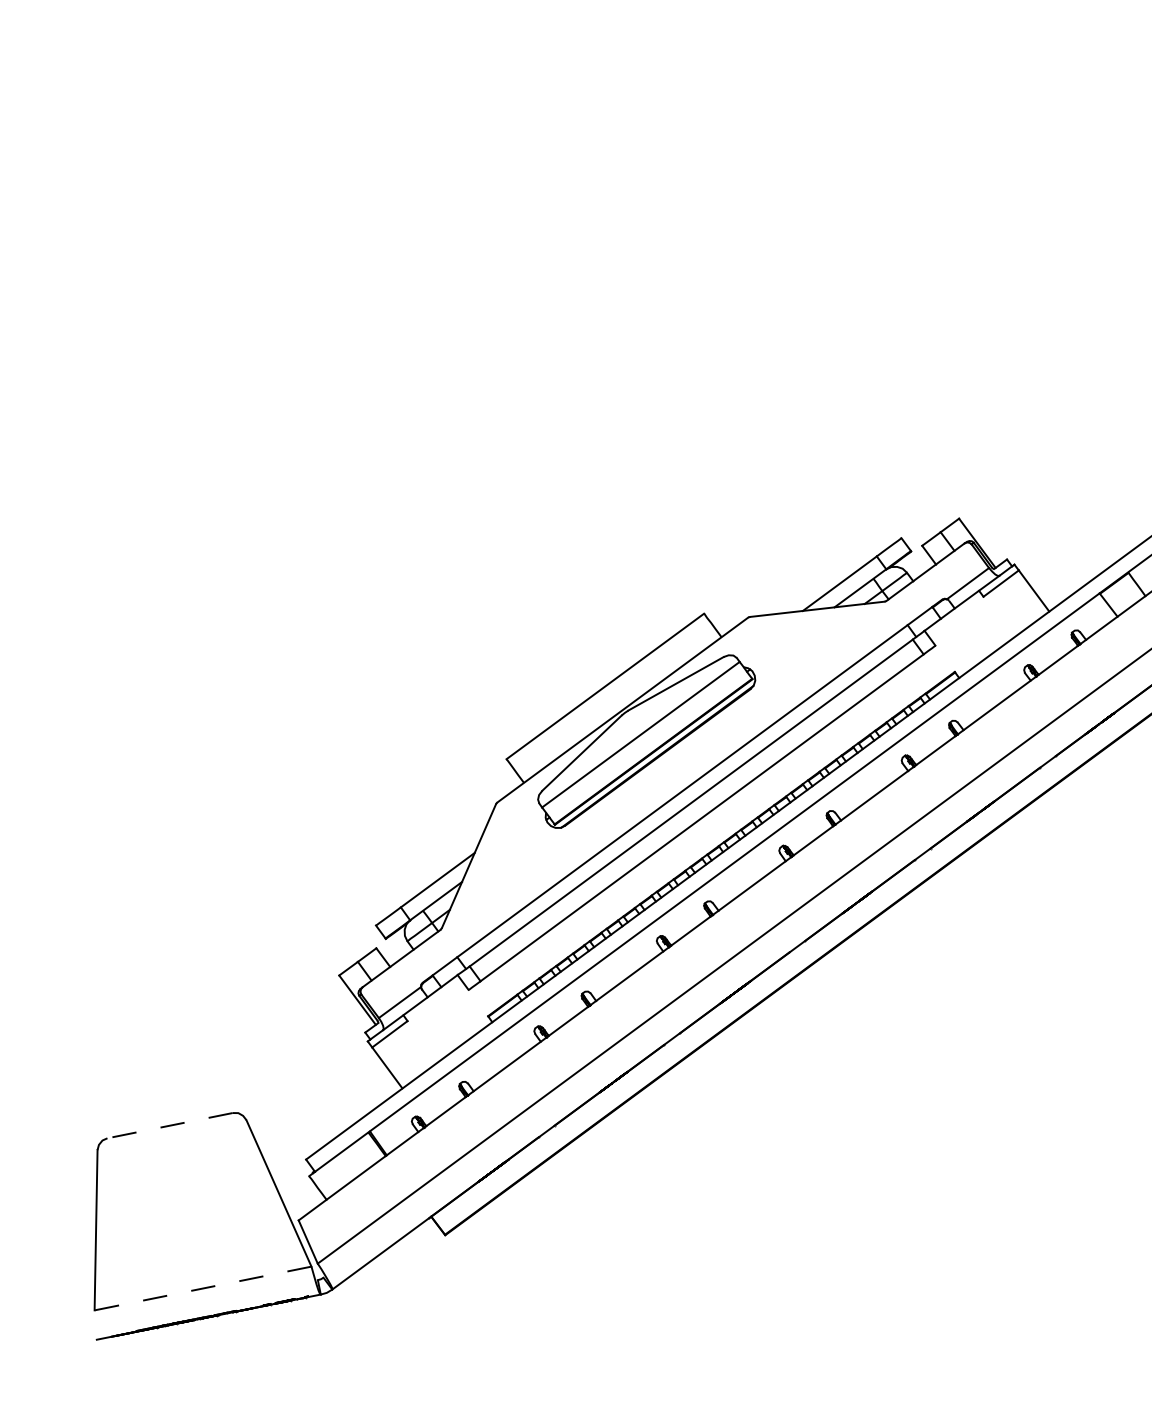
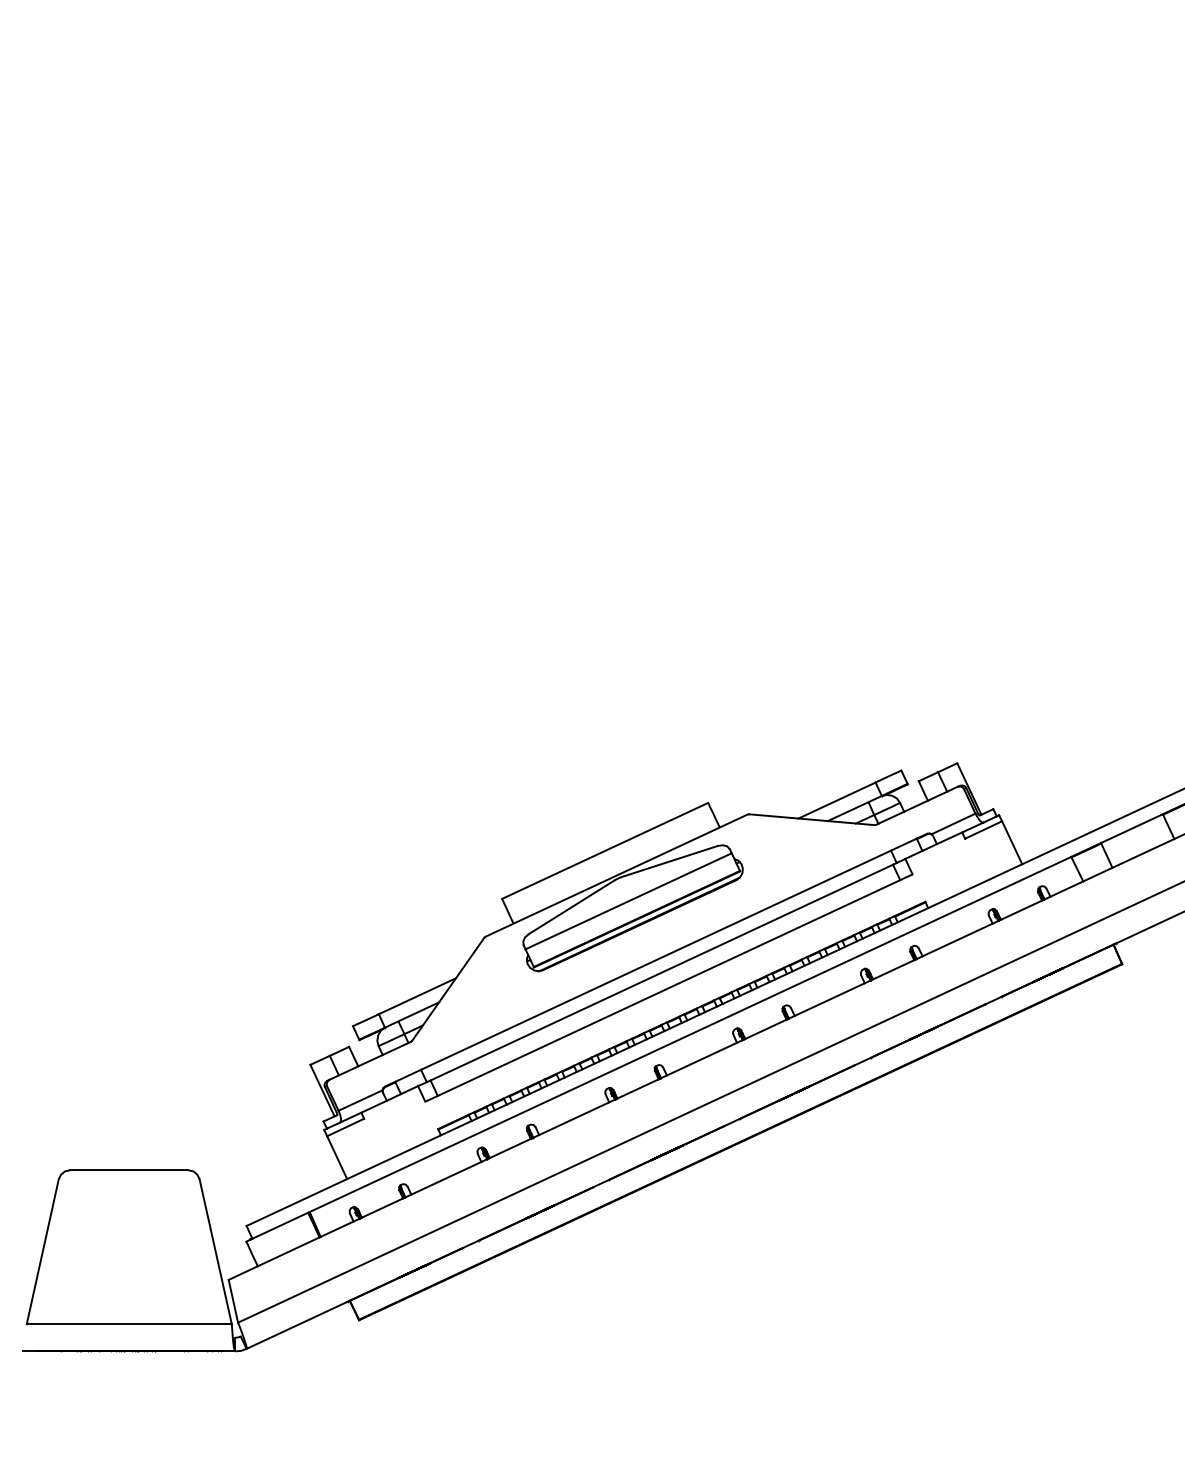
line: (169, 1126) -> (128, 1170), dashed -> solid
line: (203, 1288) -> (129, 1324), dashed -> solid

